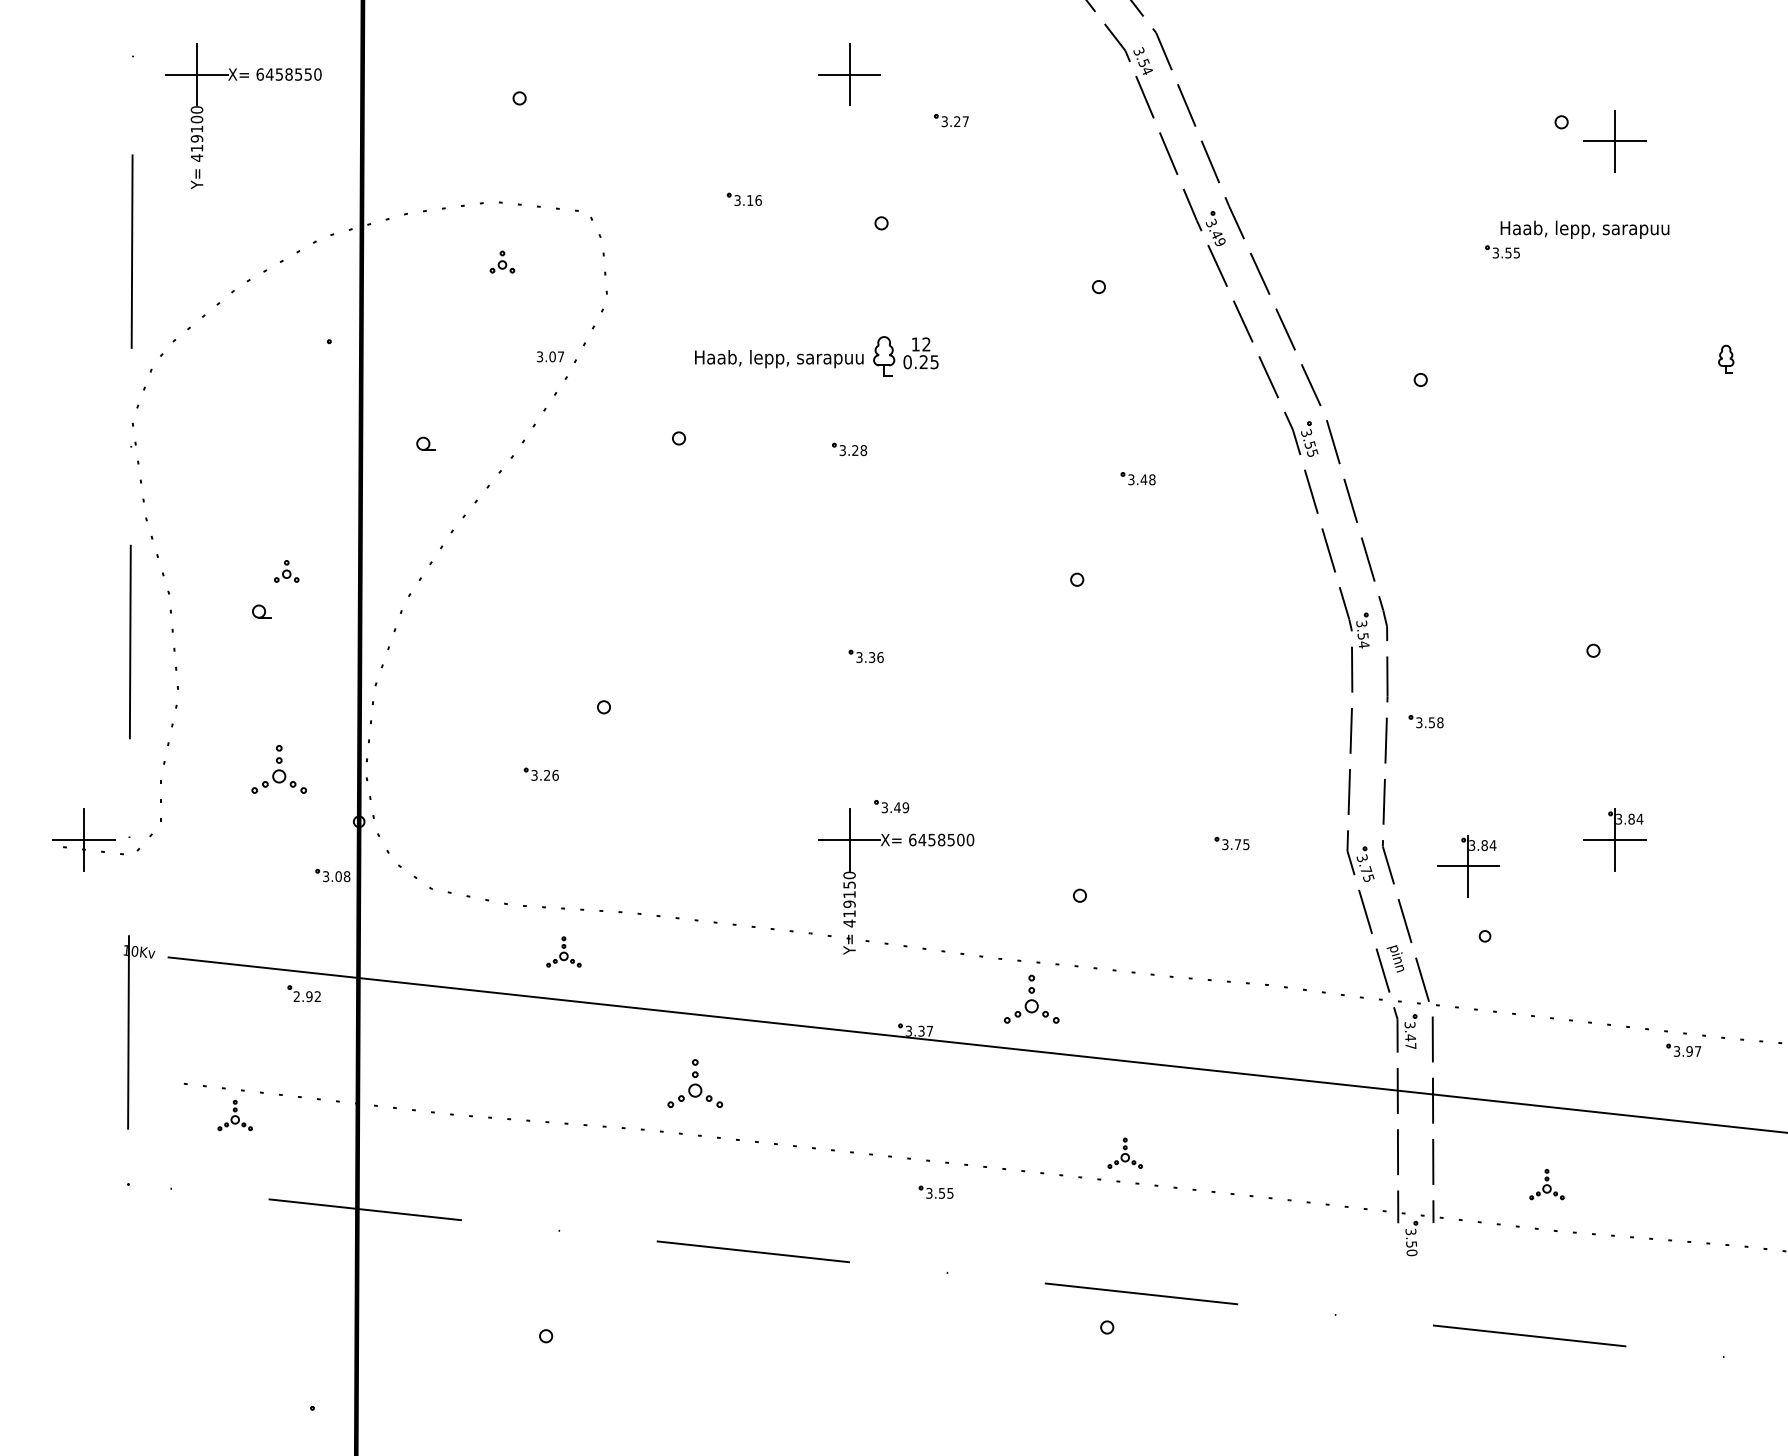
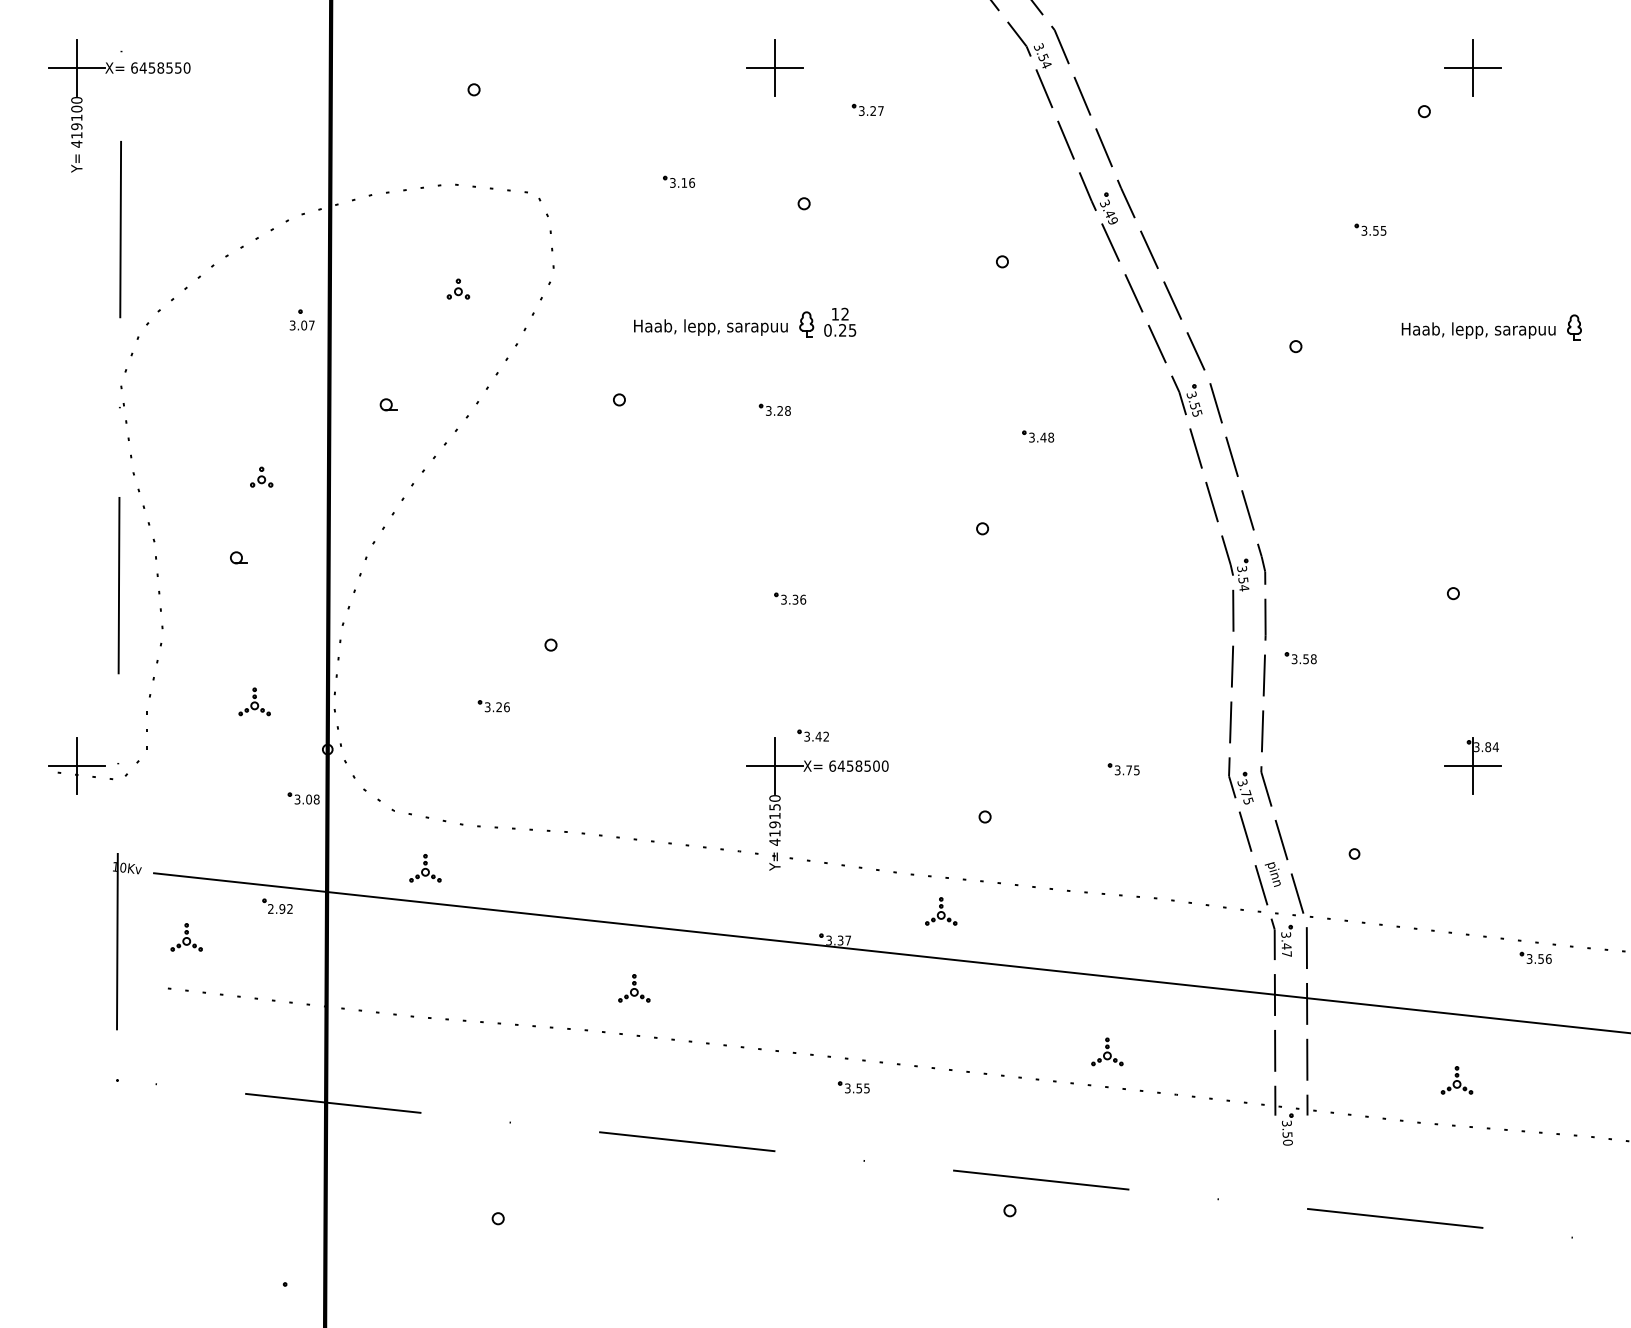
part: (237, 80) -> (113, 73), moved
part: (1614, 140) -> (1472, 67), moved
text: (1584, 229) -> (1478, 330), moved
part: (502, 261) -> (458, 288), moved
part: (884, 355) -> (806, 324), size x0.71
text: (549, 356) -> (301, 325), moved
part: (286, 570) -> (261, 476), moved
part: (278, 769) -> (254, 701), size x0.62
text: (906, 807) -> (826, 736), 3.49 -> 3.42
part: (1467, 865) -> (1338, 789), removed
part: (563, 952) -> (425, 868), moved
part: (1032, 999) -> (941, 911), size x0.62
text: (1693, 1050) -> (1544, 958), 3.97 -> 3.56
part: (695, 1083) -> (634, 988), size x0.62
part: (235, 1115) -> (186, 937), moved
part: (1125, 1152) -> (1107, 1051), moved
part: (1546, 1184) -> (1456, 1080), moved

